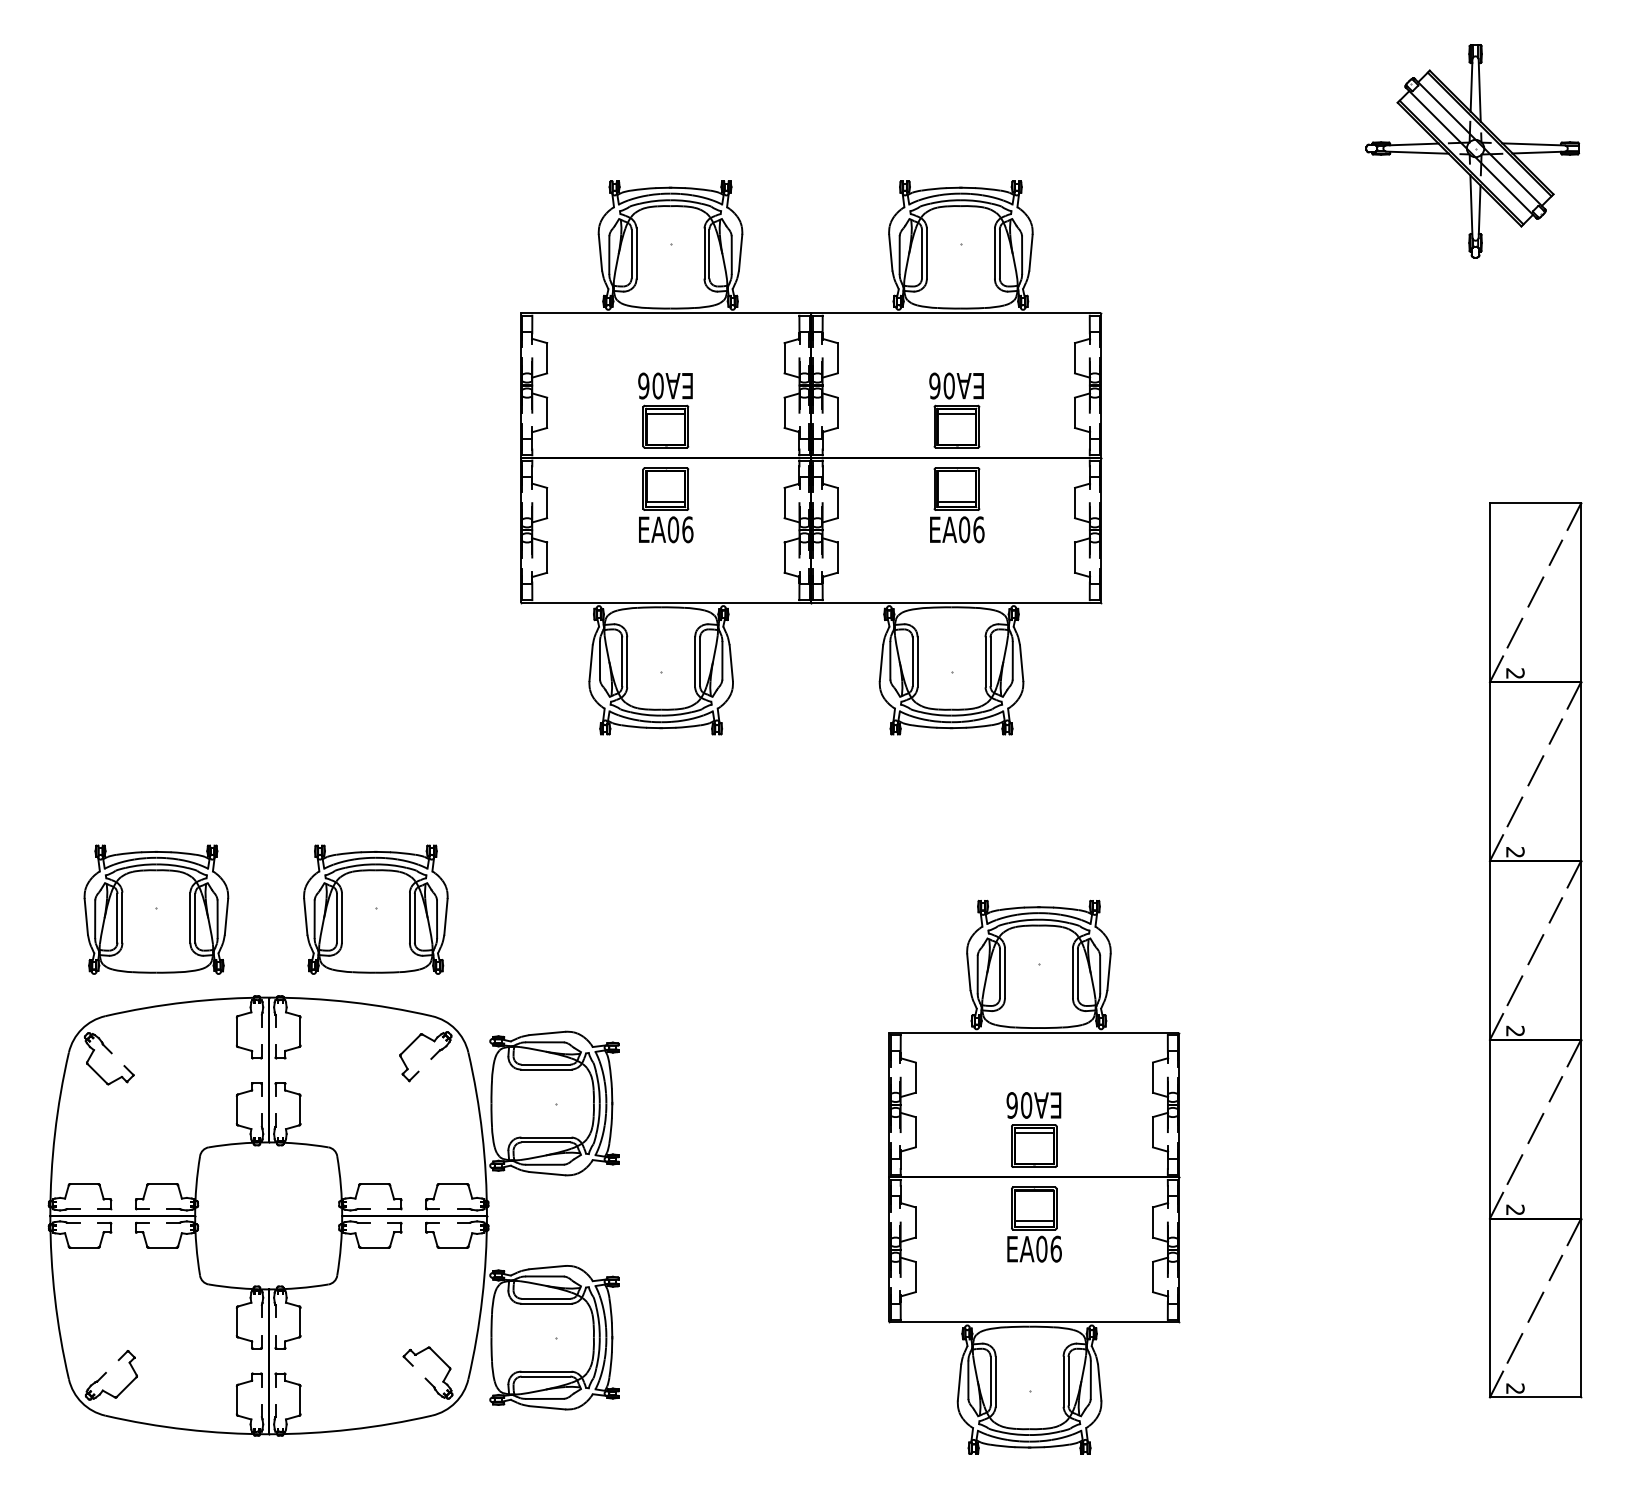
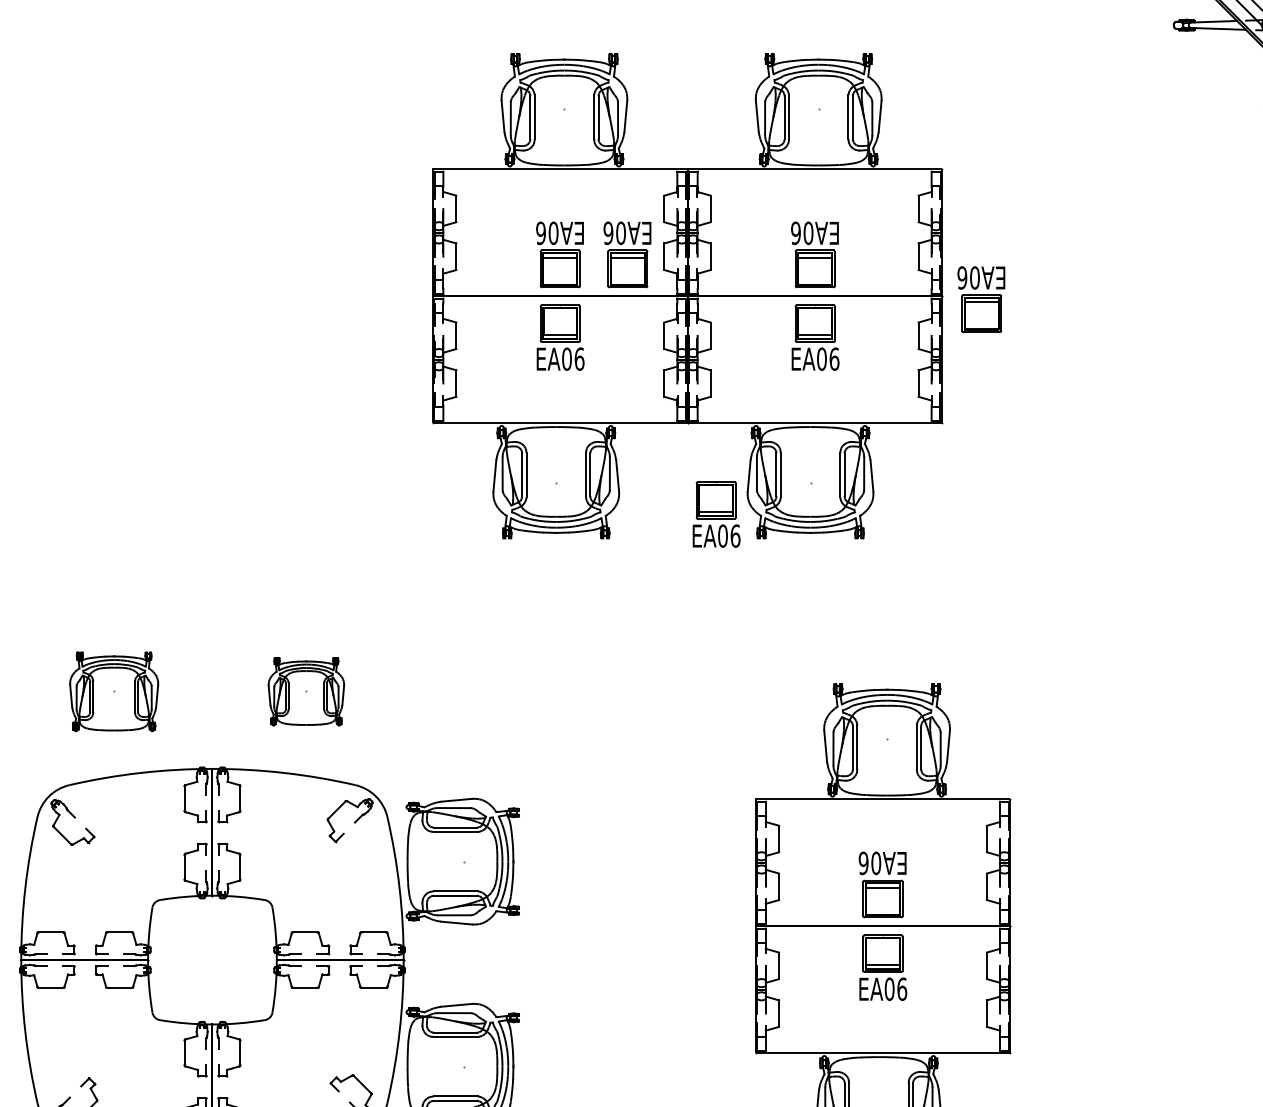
part: (742, 410) -> (627, 254), added
part: (1146, 461) -> (981, 299), added
part: (844, 707) -> (716, 514), added
part: (156, 909) -> (114, 691), size x0.7
part: (375, 909) -> (306, 691), size x0.6

